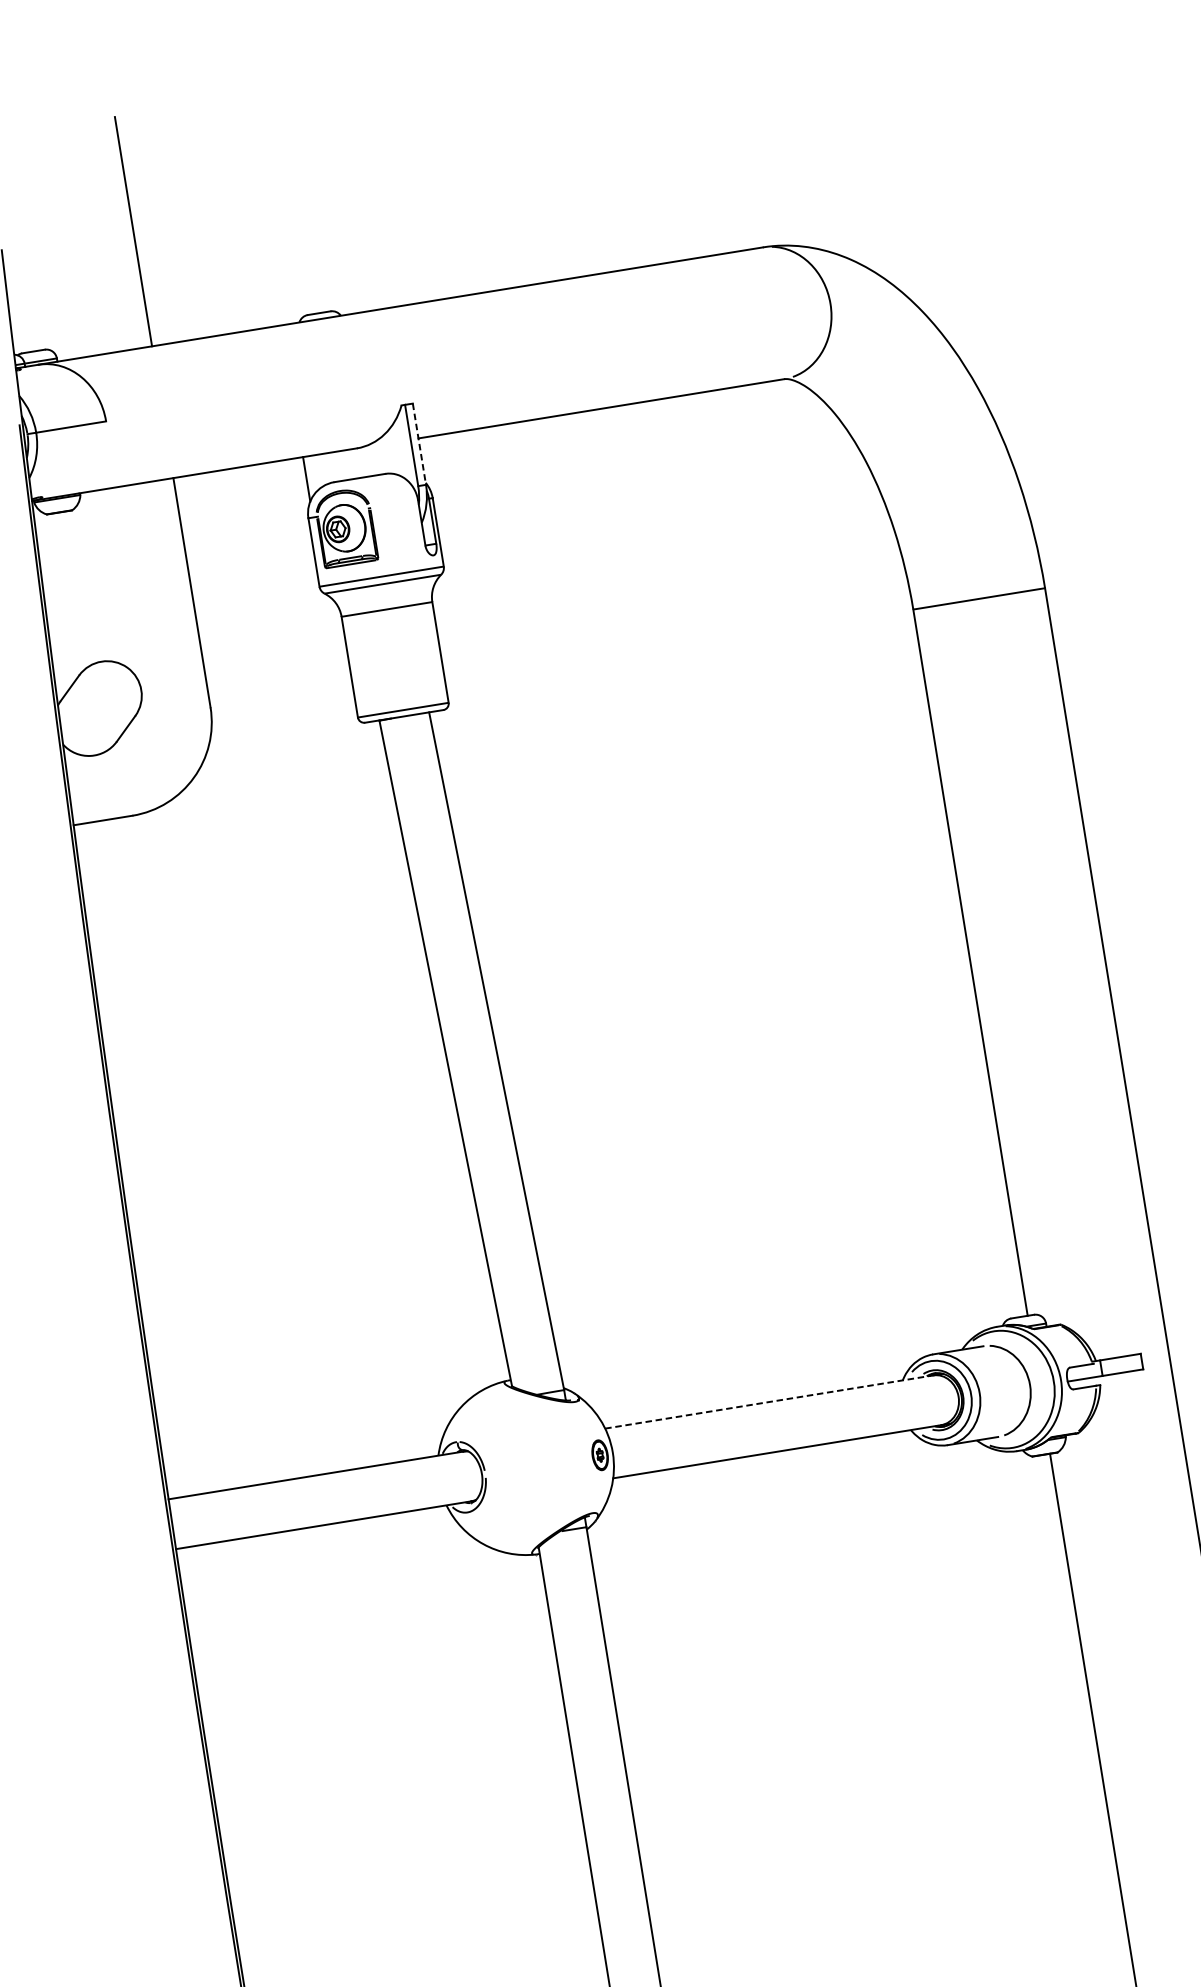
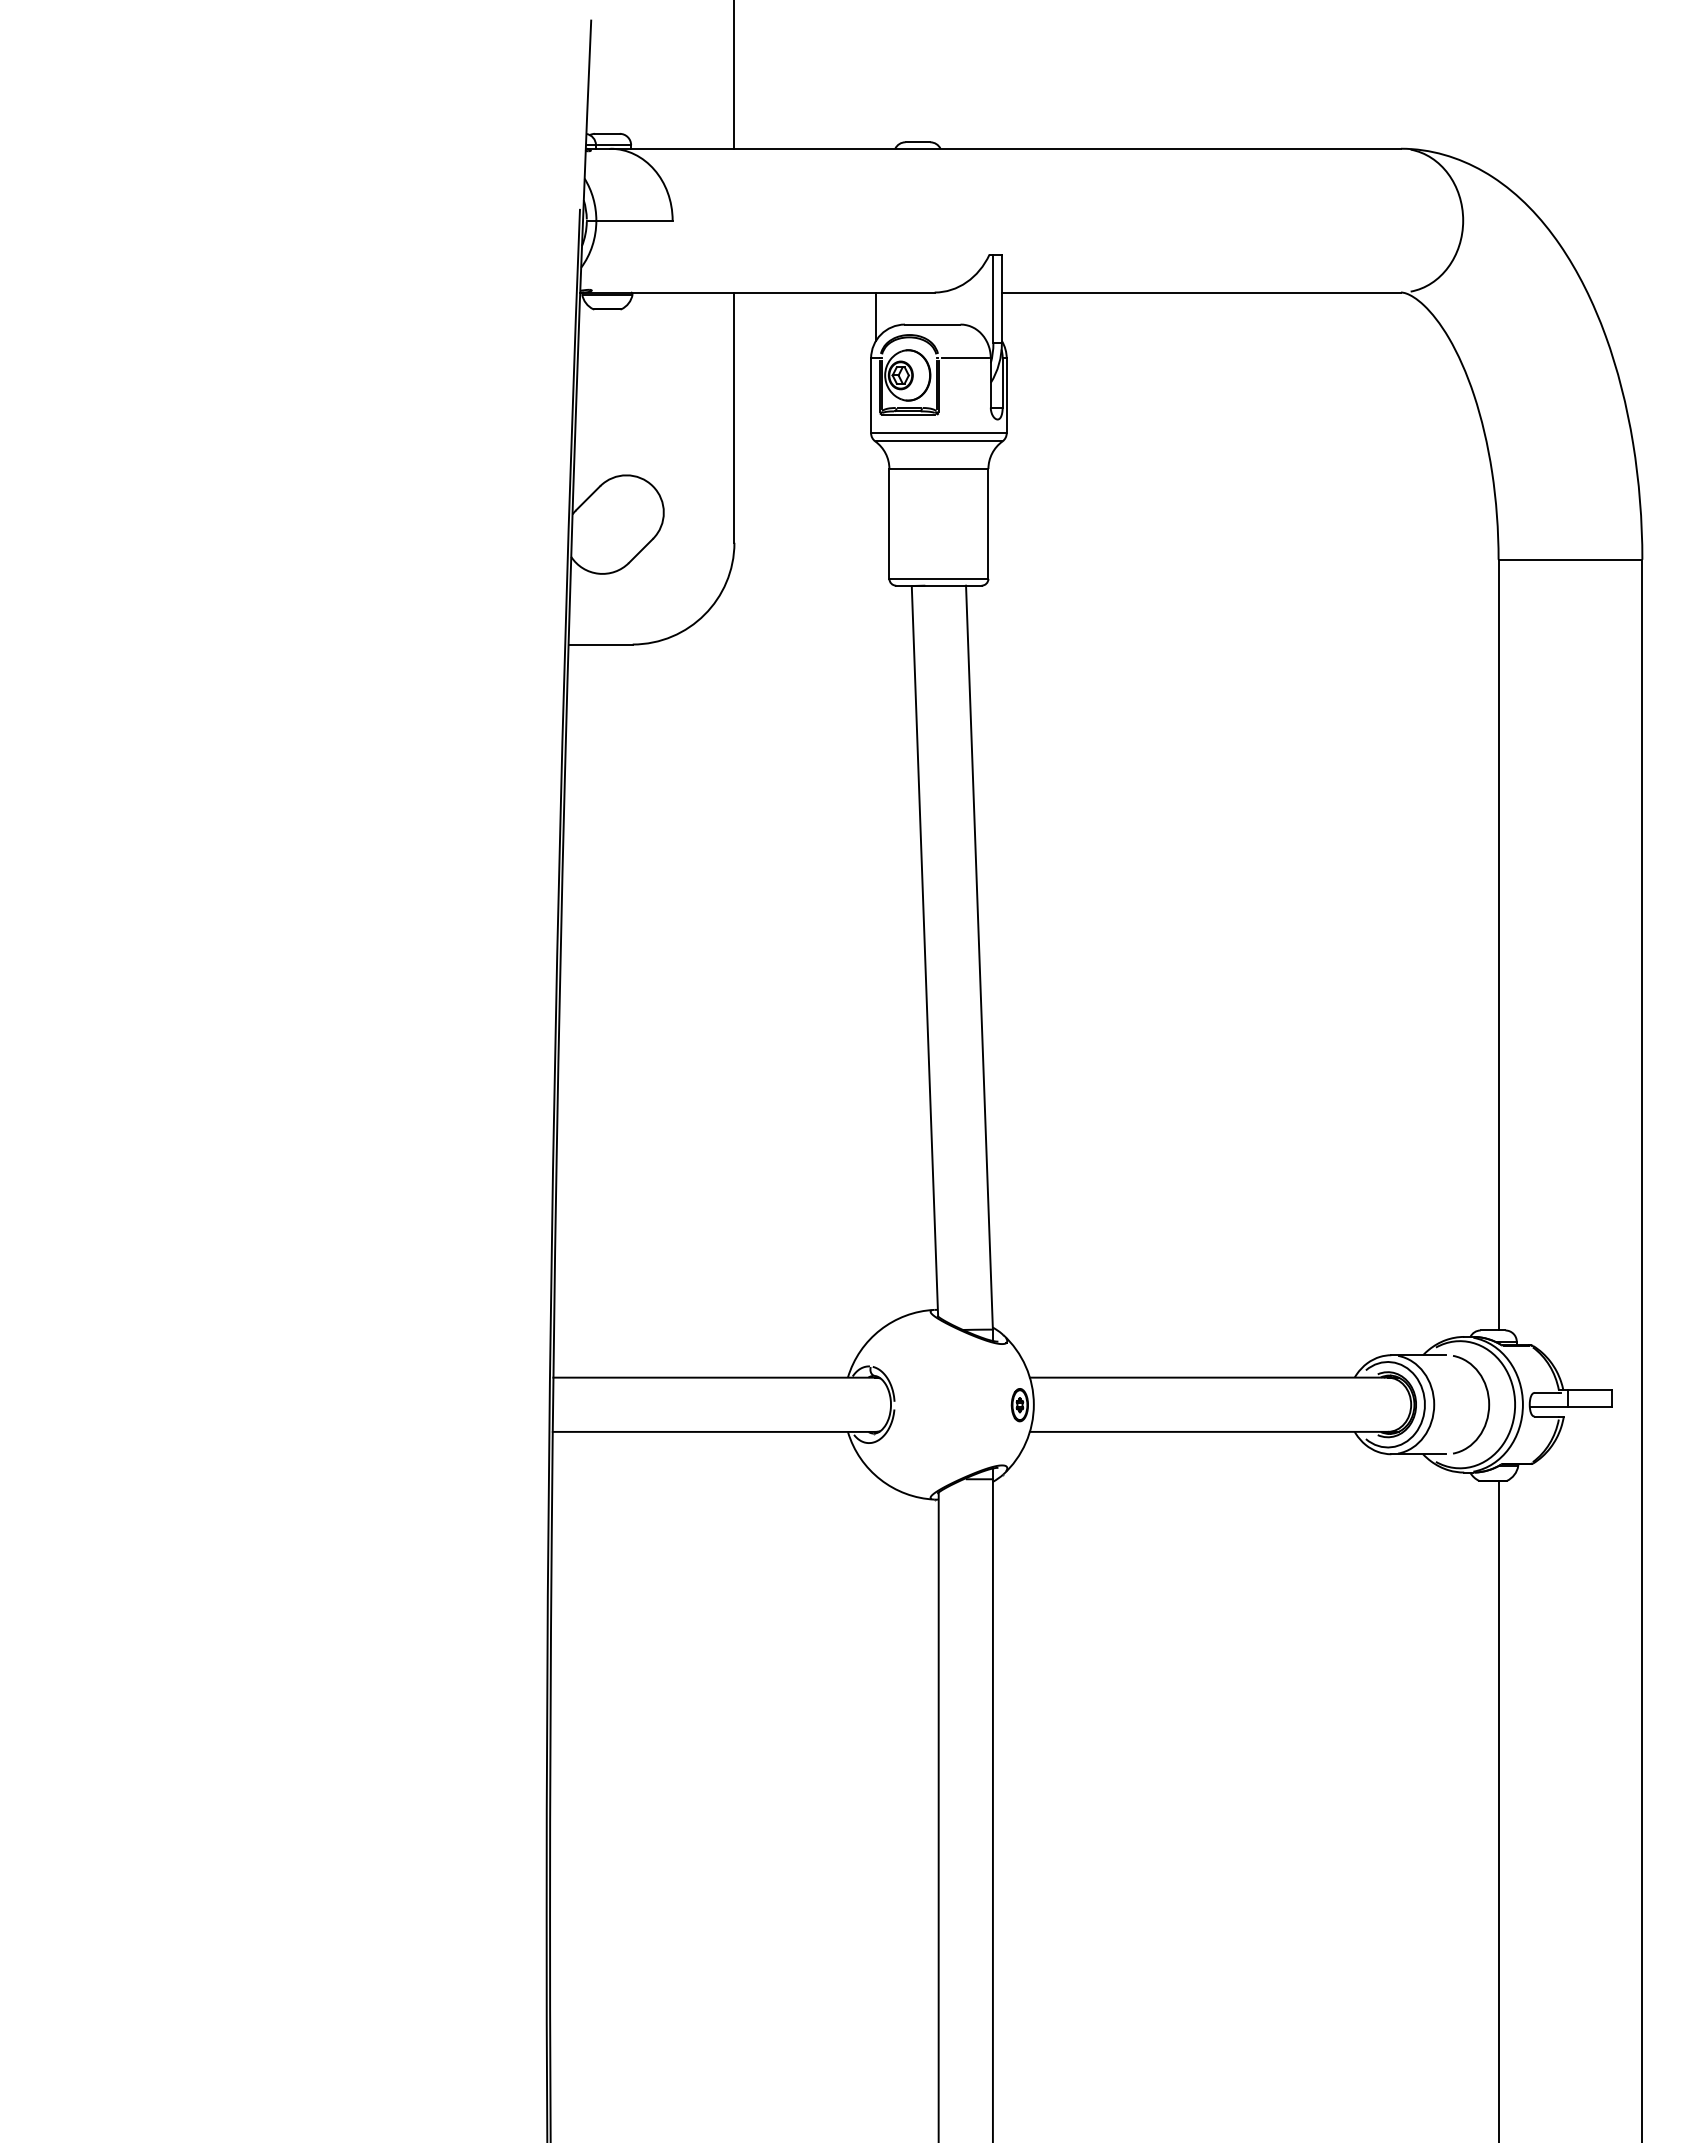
line: (419, 444) -> (1001, 299), dashed -> solid
line: (394, 504) -> (964, 358), added
line: (769, 1401) -> (1209, 1377), dashed -> solid

